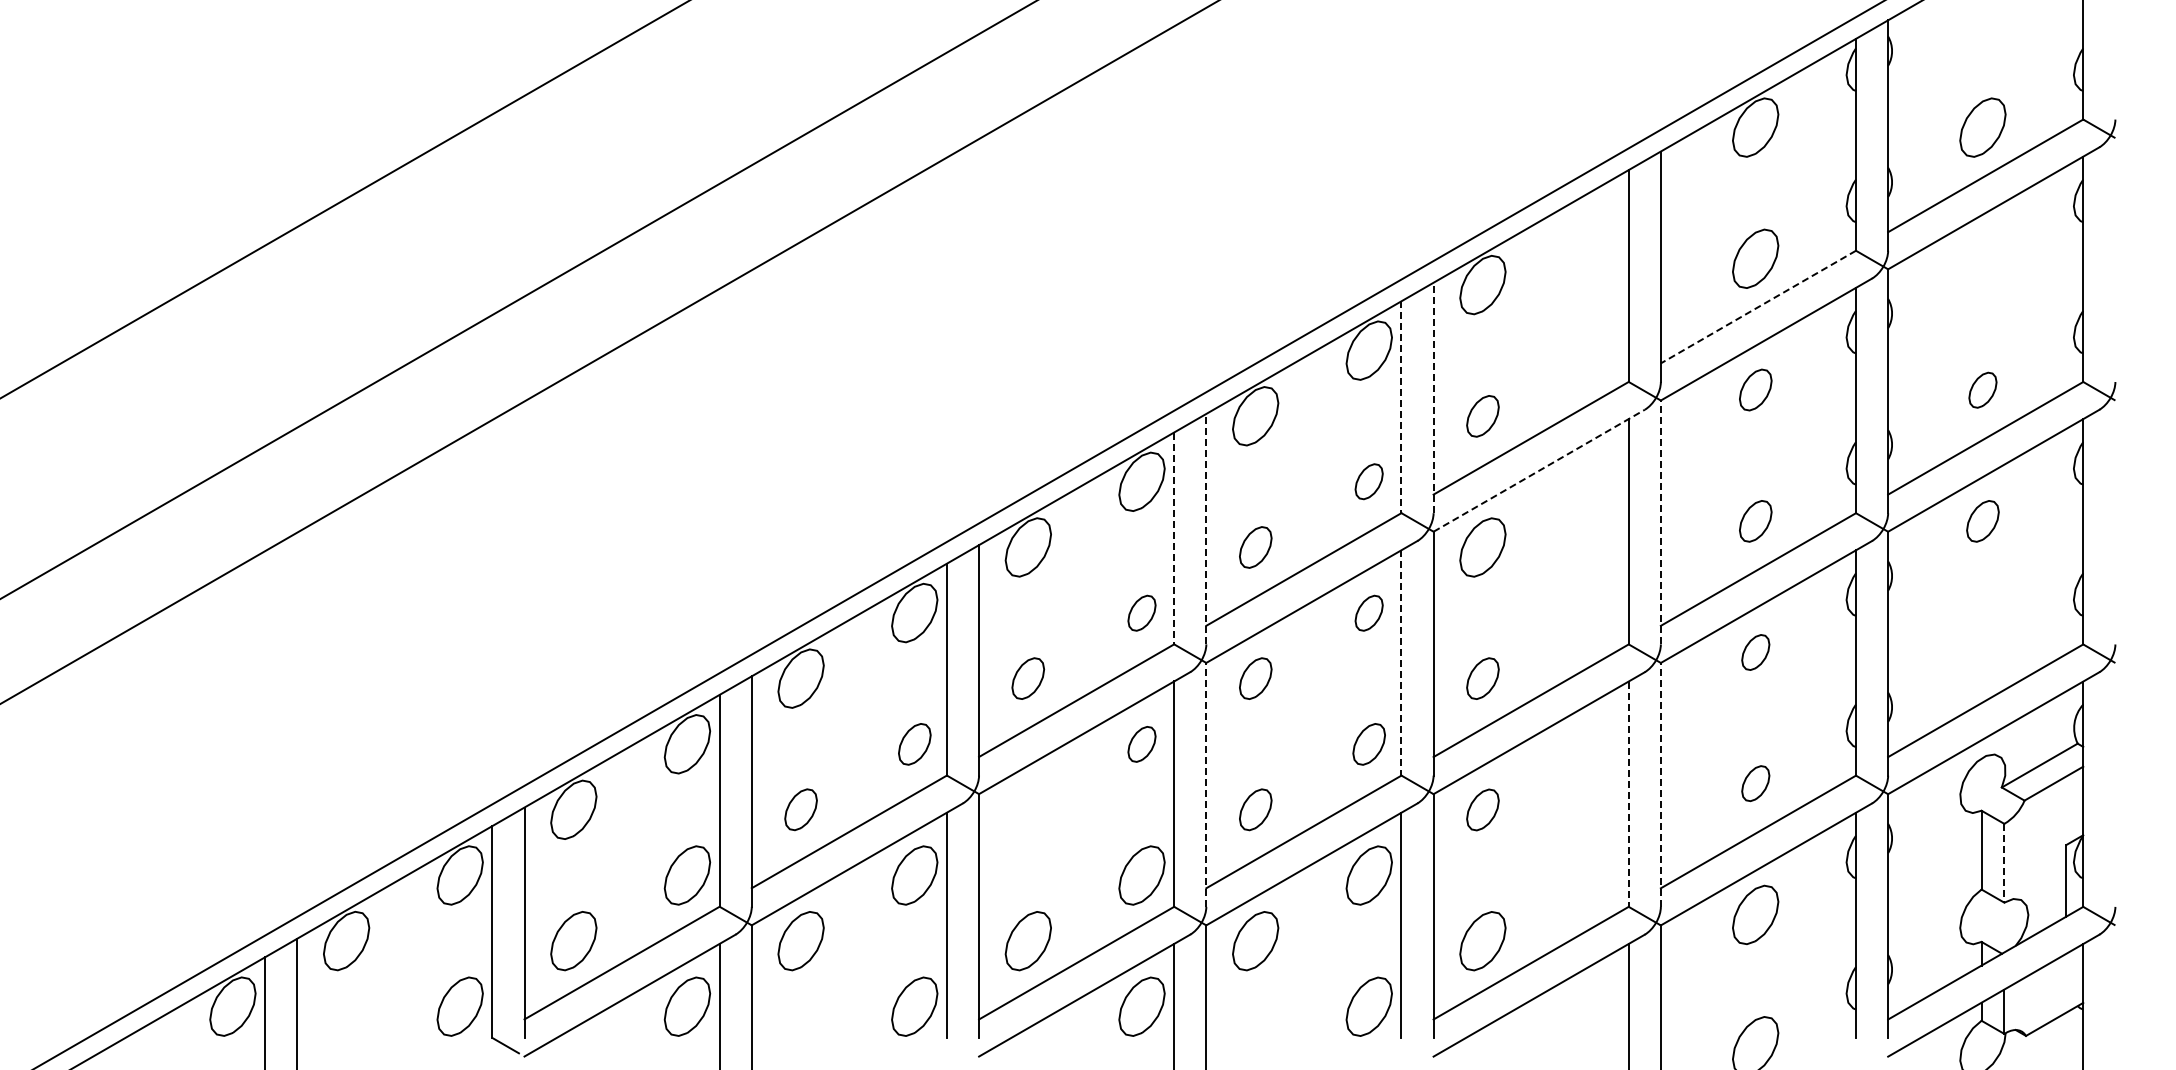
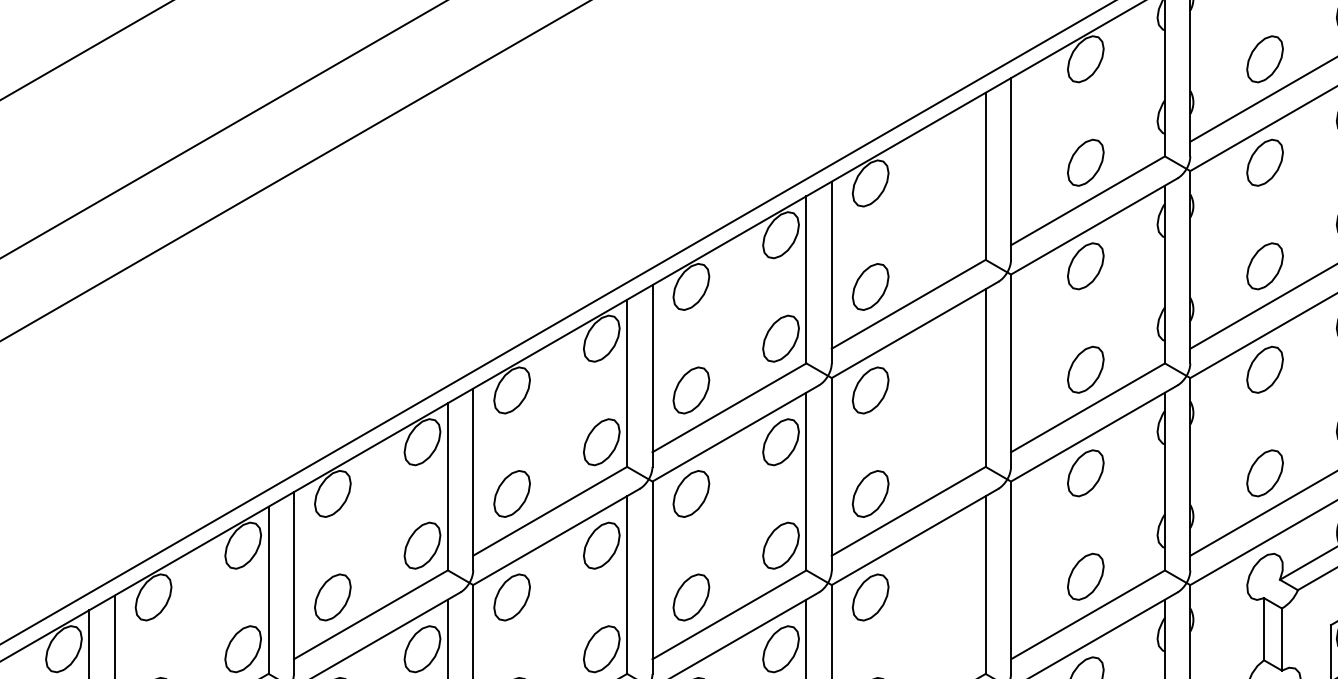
part: (1982, 258) -> (1264, 162), added
line: (1758, 307) -> (1088, 201), dashed -> solid
part: (1755, 389) -> (1085, 265), size x1.43
part: (1982, 390) -> (1264, 266), size x1.67
line: (1433, 397) -> (831, 272), dashed -> solid
line: (1401, 407) -> (806, 280), dashed -> solid
part: (1482, 416) -> (870, 287), size x1.43
line: (1539, 470) -> (915, 329), dashed -> solid
part: (1368, 481) -> (780, 338), size x1.67
part: (1755, 521) -> (1085, 369), size x1.43
part: (1982, 521) -> (1264, 369), size x1.43
line: (1660, 522) -> (1010, 370), dashed -> solid
line: (1206, 528) -> (652, 375), dashed -> solid
line: (1174, 538) -> (627, 383), dashed -> solid
part: (1255, 547) -> (691, 390), size x1.43
part: (1141, 613) -> (601, 442), size x1.67
part: (1368, 613) -> (780, 442), size x1.67
part: (1755, 652) -> (1085, 473), size x1.67
part: (1982, 652) -> (1264, 473), added
line: (1401, 662) -> (806, 481), dashed -> solid
part: (1027, 678) -> (511, 493), size x1.43
part: (1255, 678) -> (691, 493), size x1.43
part: (1482, 678) -> (870, 493), size x1.43
part: (914, 744) -> (422, 545), size x1.43
part: (1141, 744) -> (601, 545), size x1.67
part: (1368, 744) -> (780, 545), size x1.43
part: (1755, 783) -> (1085, 576), size x1.67
line: (1206, 784) -> (652, 577), dashed -> solid
line: (1660, 784) -> (1010, 577), dashed -> solid
line: (1628, 794) -> (985, 585), dashed -> solid
part: (800, 809) -> (332, 597), size x1.43
part: (1027, 809) -> (511, 597), added
part: (1255, 809) -> (691, 597), size x1.43
part: (1482, 809) -> (870, 597), size x1.43
line: (2004, 863) -> (1282, 639), dashed -> solid

